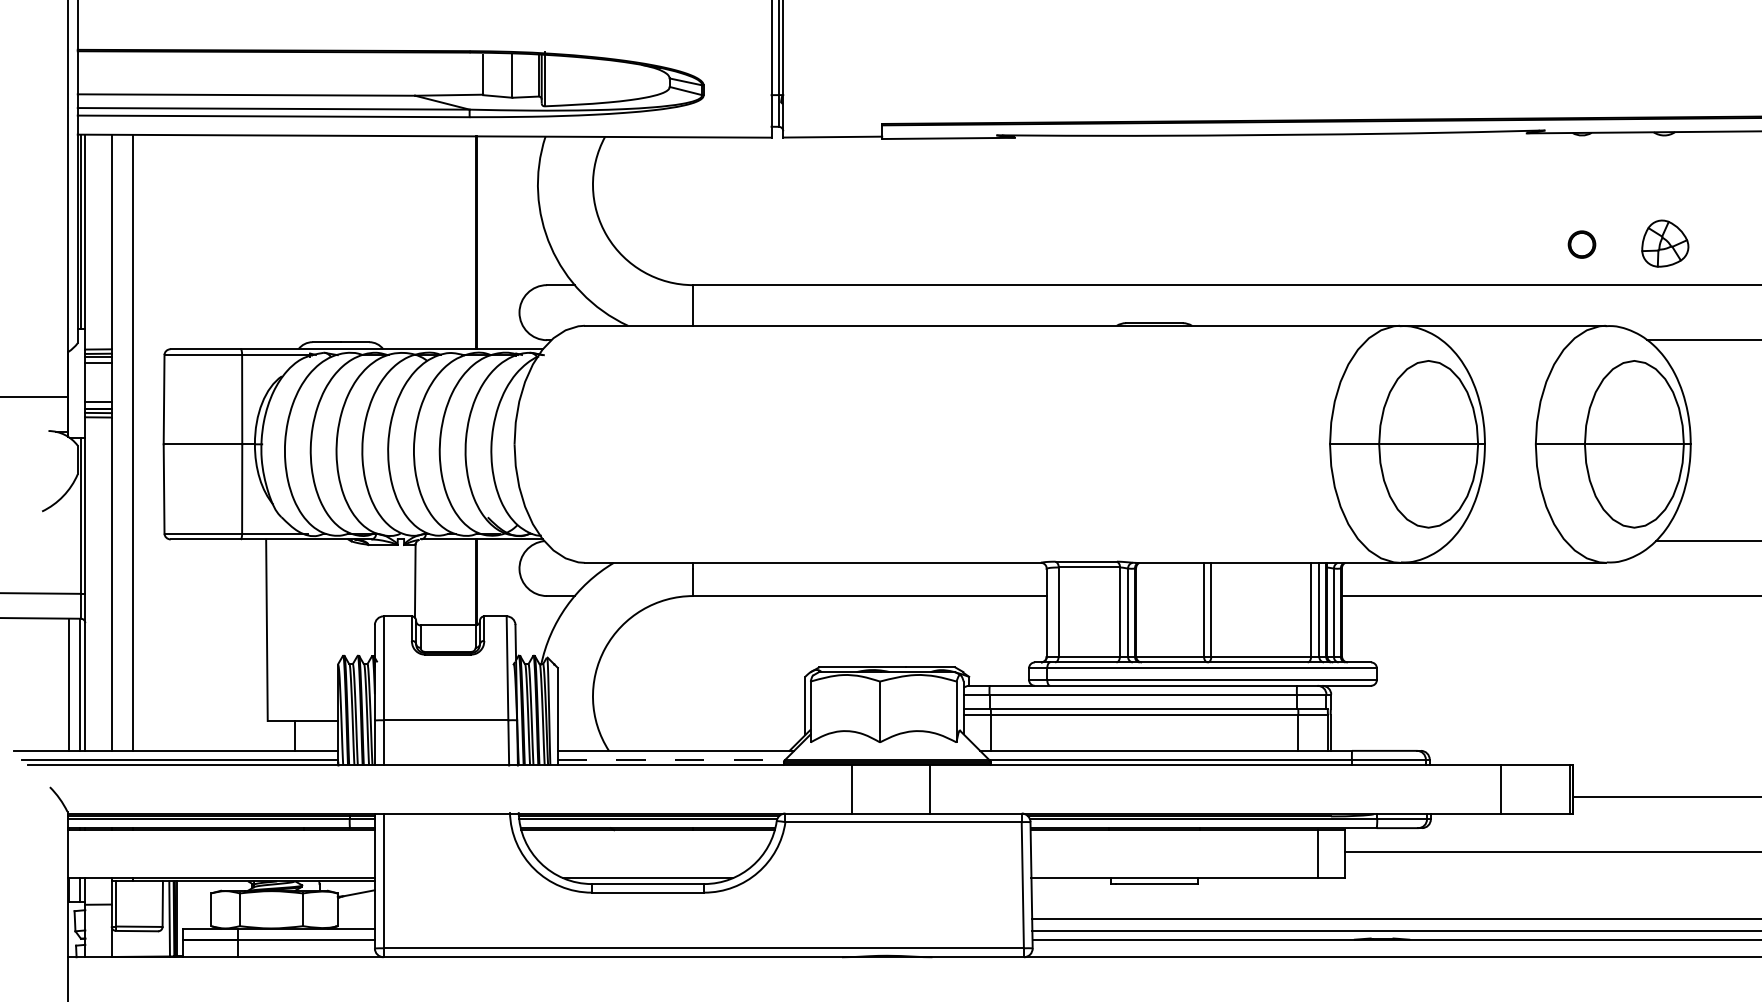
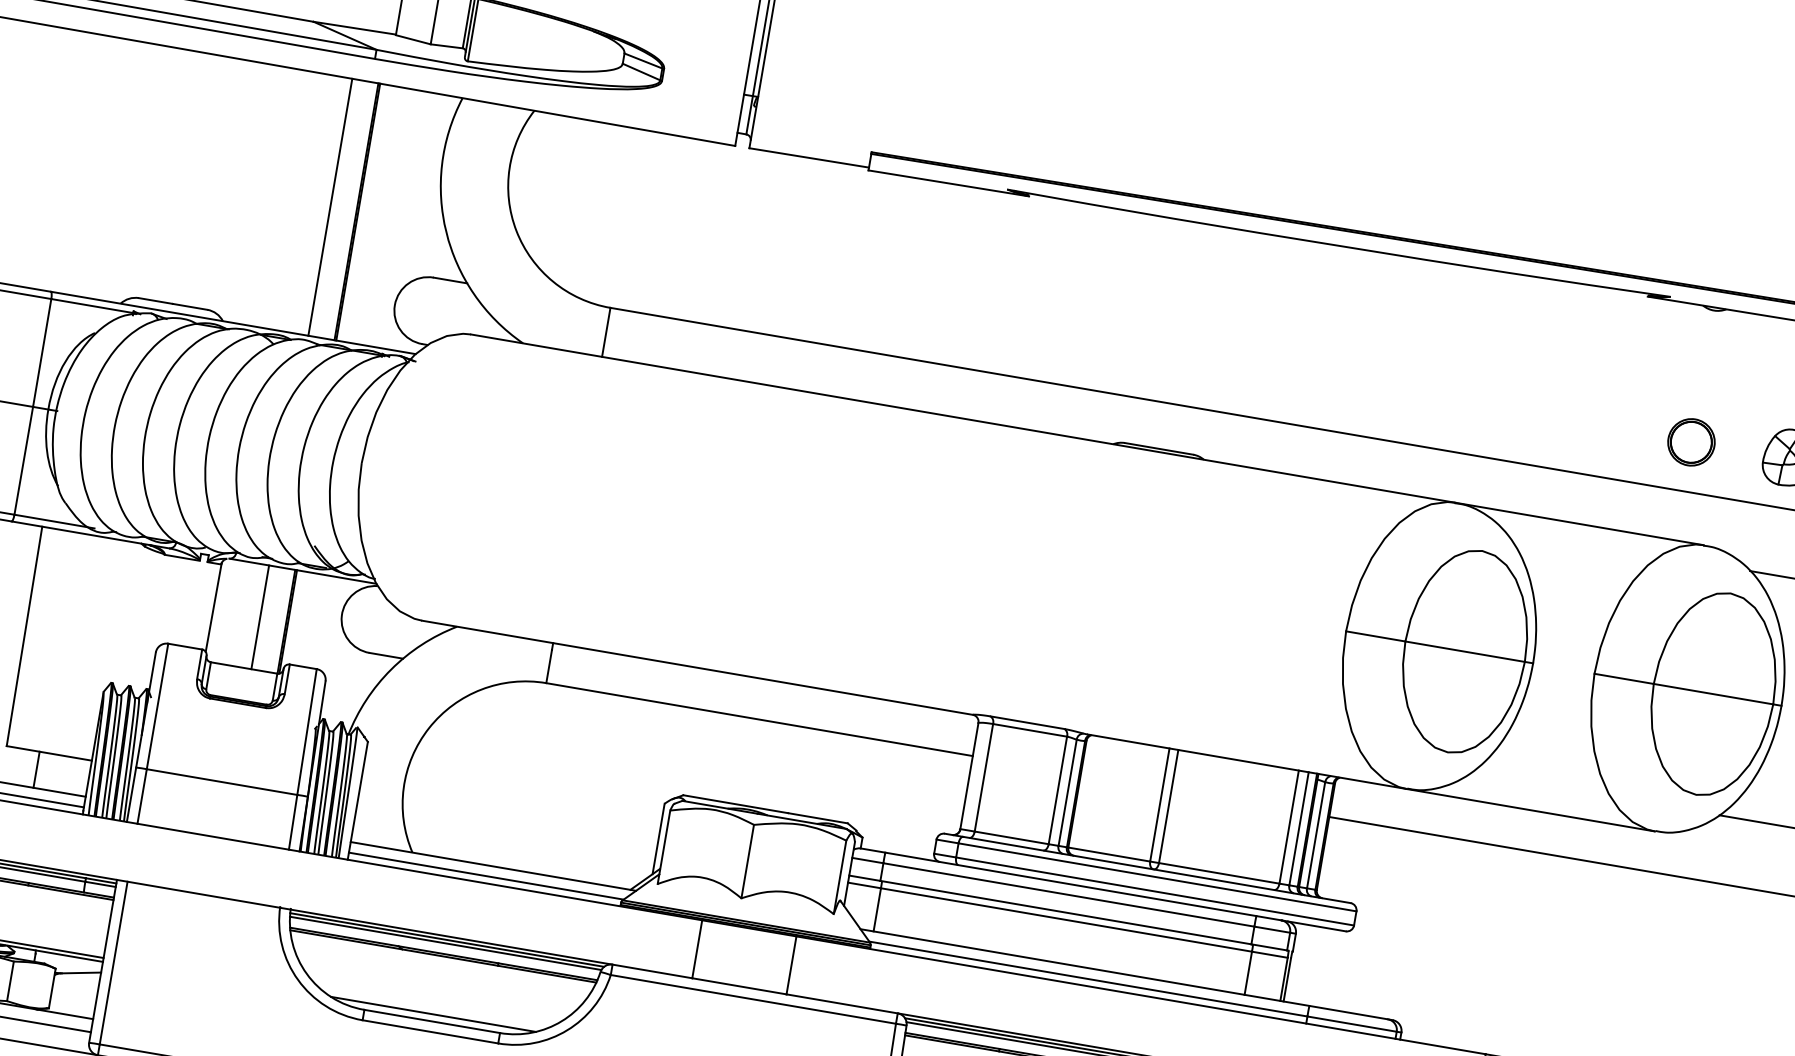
line: (454, 242) -> (330, 207), added
part: (1581, 244) -> (1690, 442), size x1.43
line: (454, 582) -> (260, 617), added
line: (671, 759) -> (486, 875), dashed -> solid

